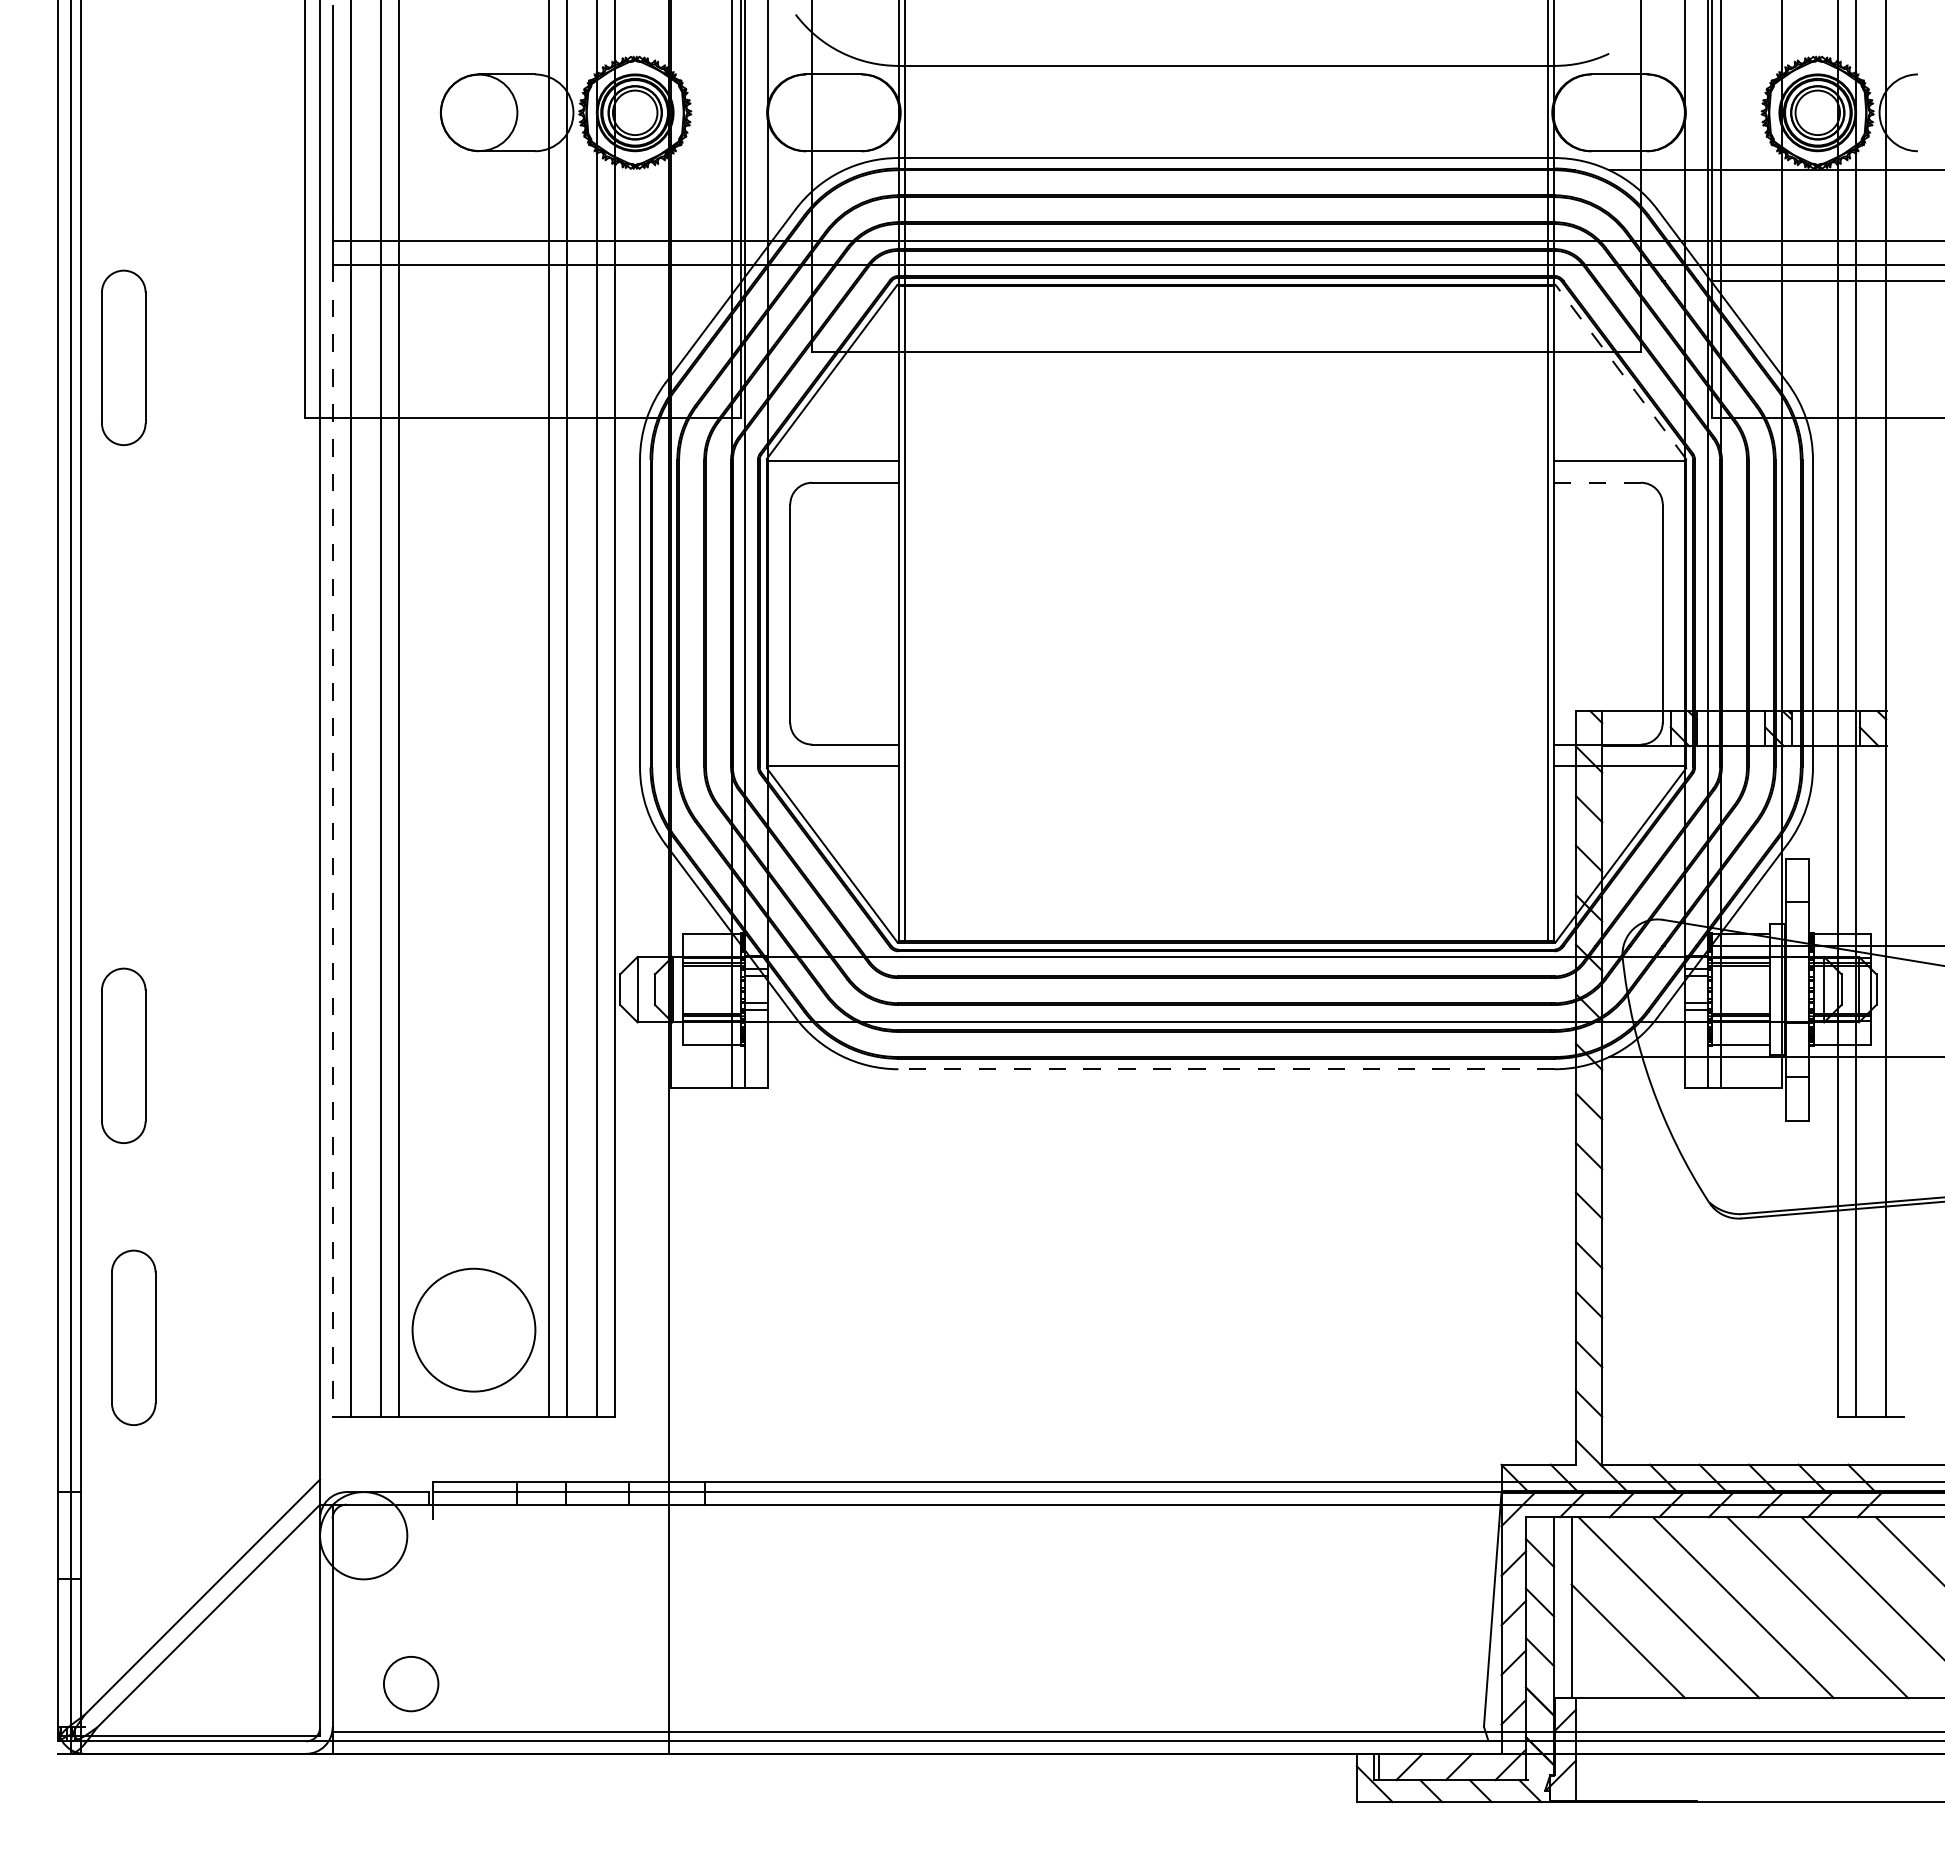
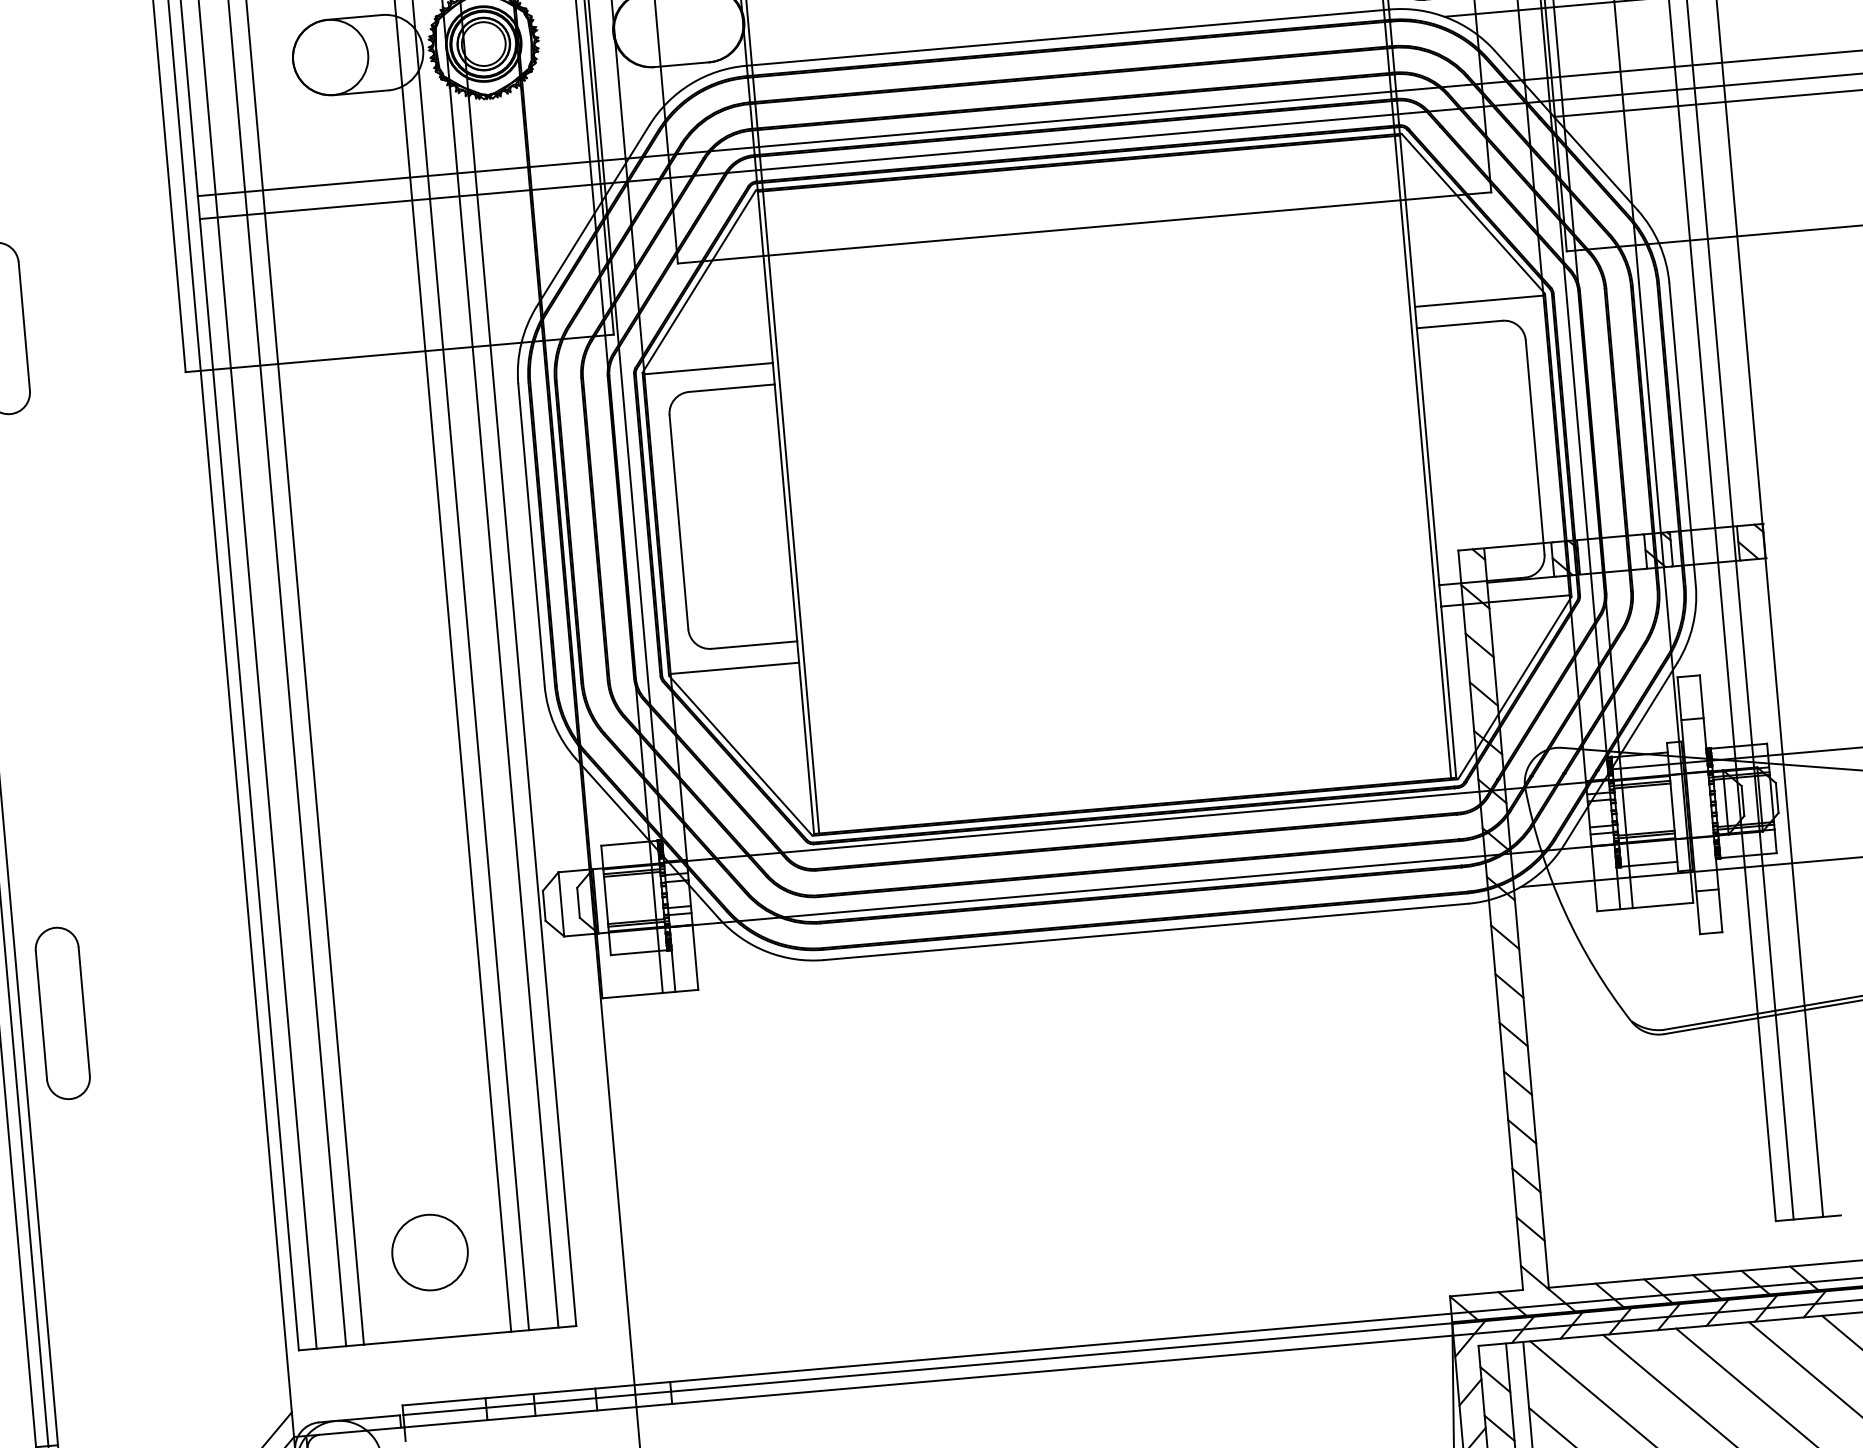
line: (1620, 371) -> (1472, 213), dashed -> solid
line: (1597, 482) -> (1459, 324), dashed -> solid
line: (332, 841) -> (249, 785), dashed -> solid
line: (1226, 1069) -> (1146, 932), dashed -> solid
circle: (473, 1329) -> (429, 1251), size x0.62
part: (133, 1337) -> (96, 1288), removed

